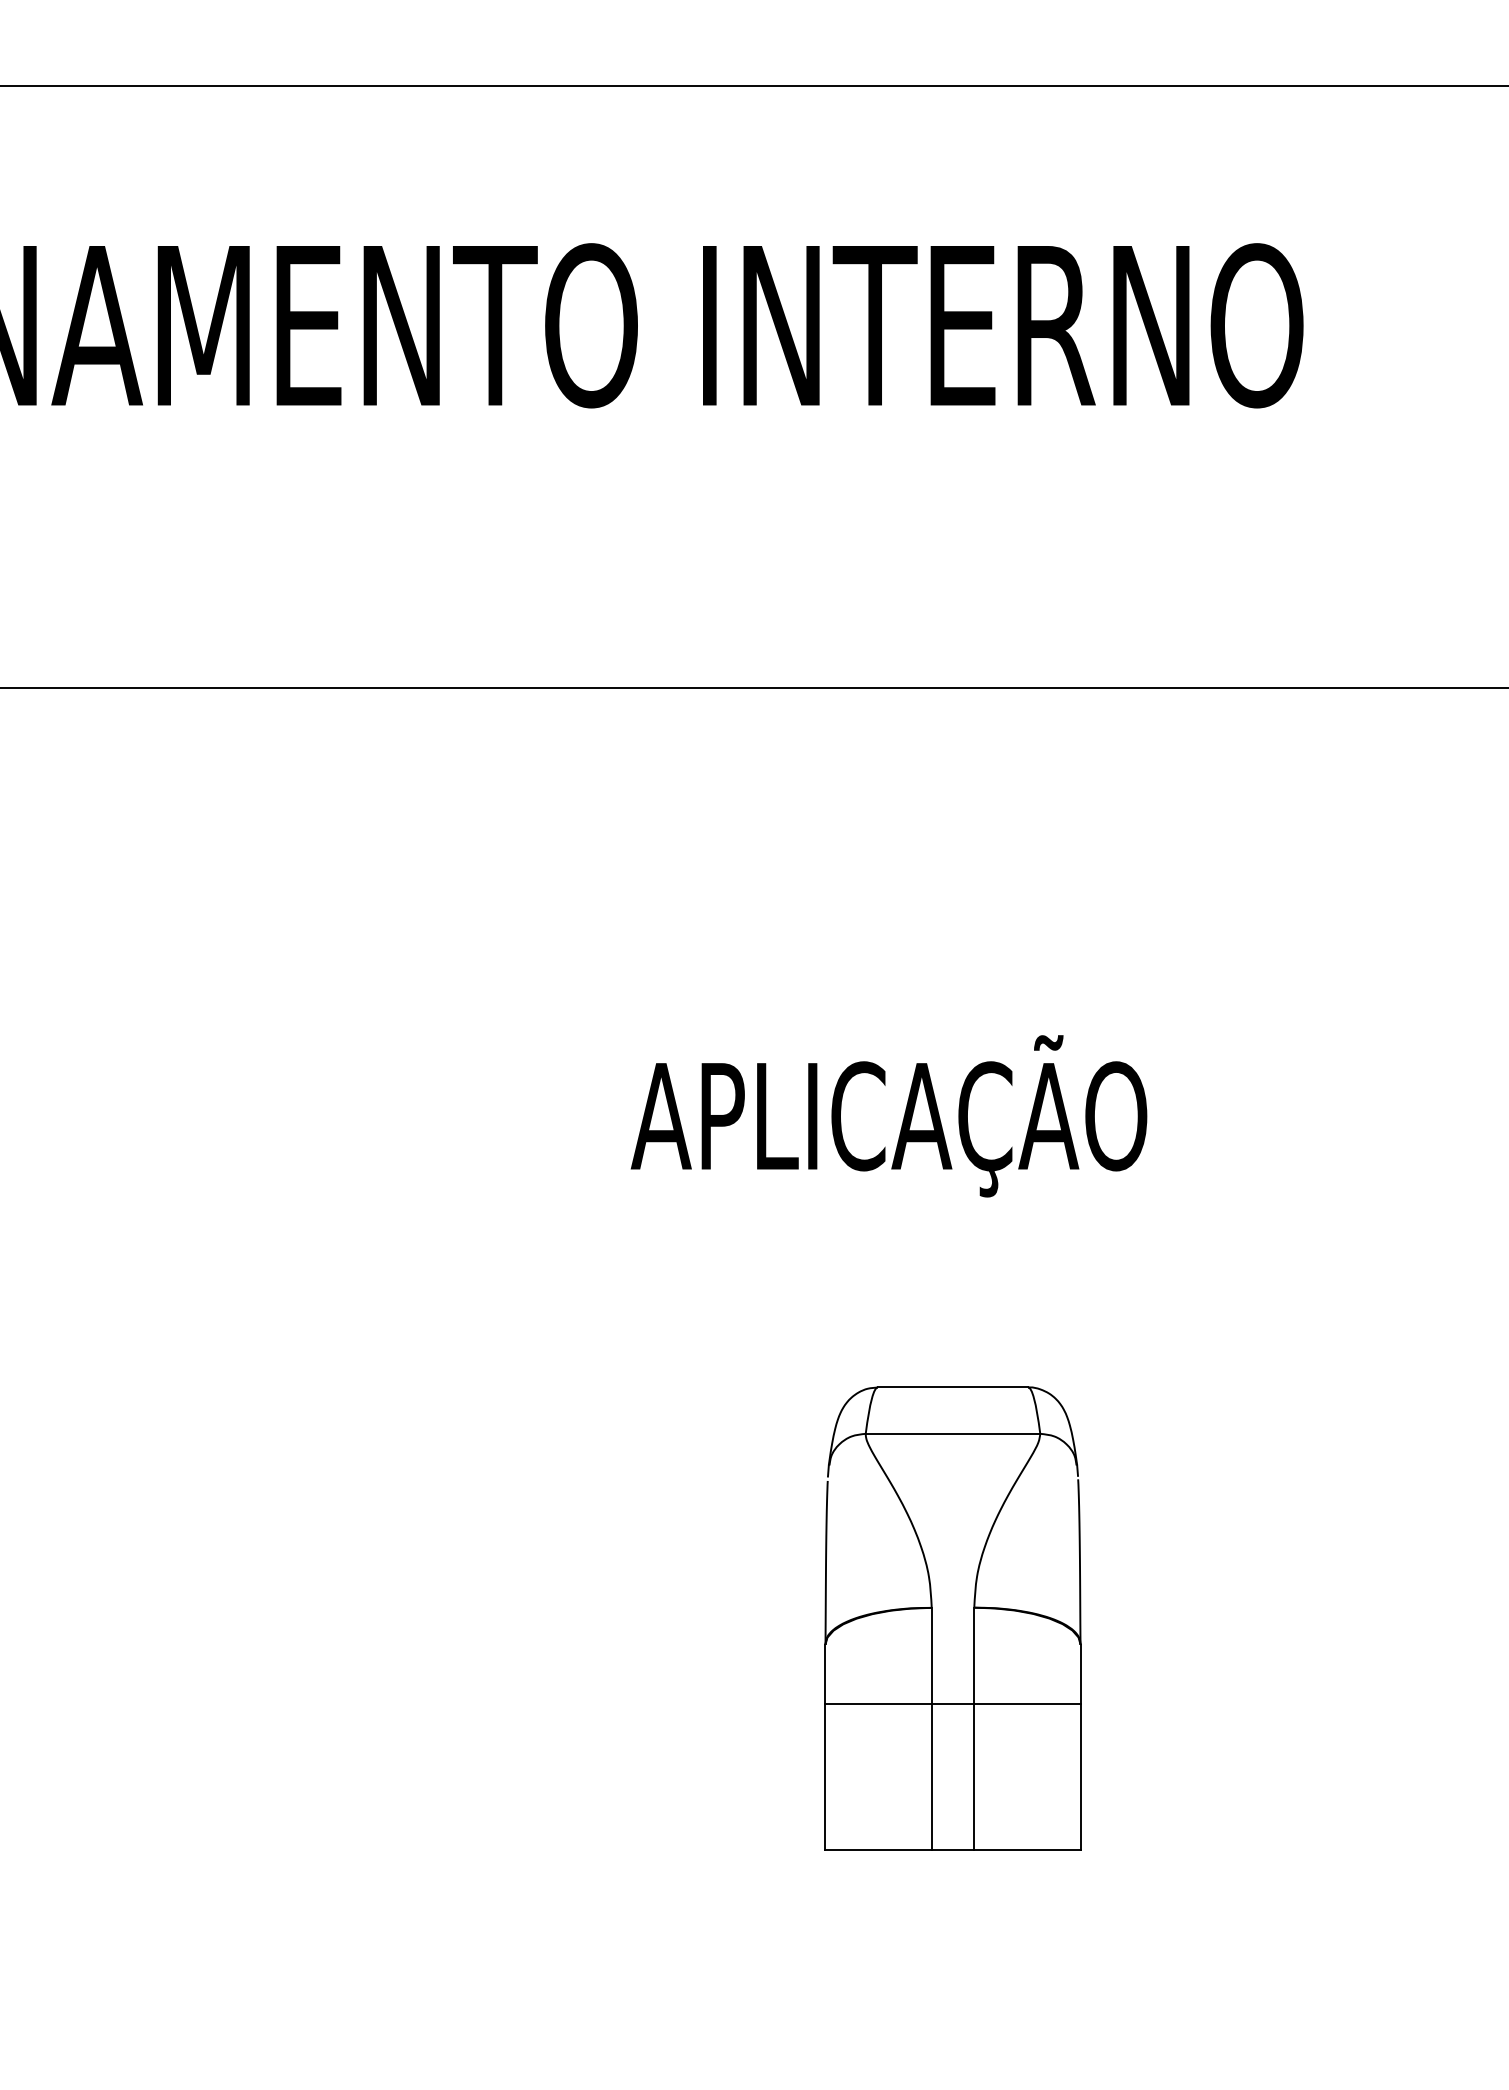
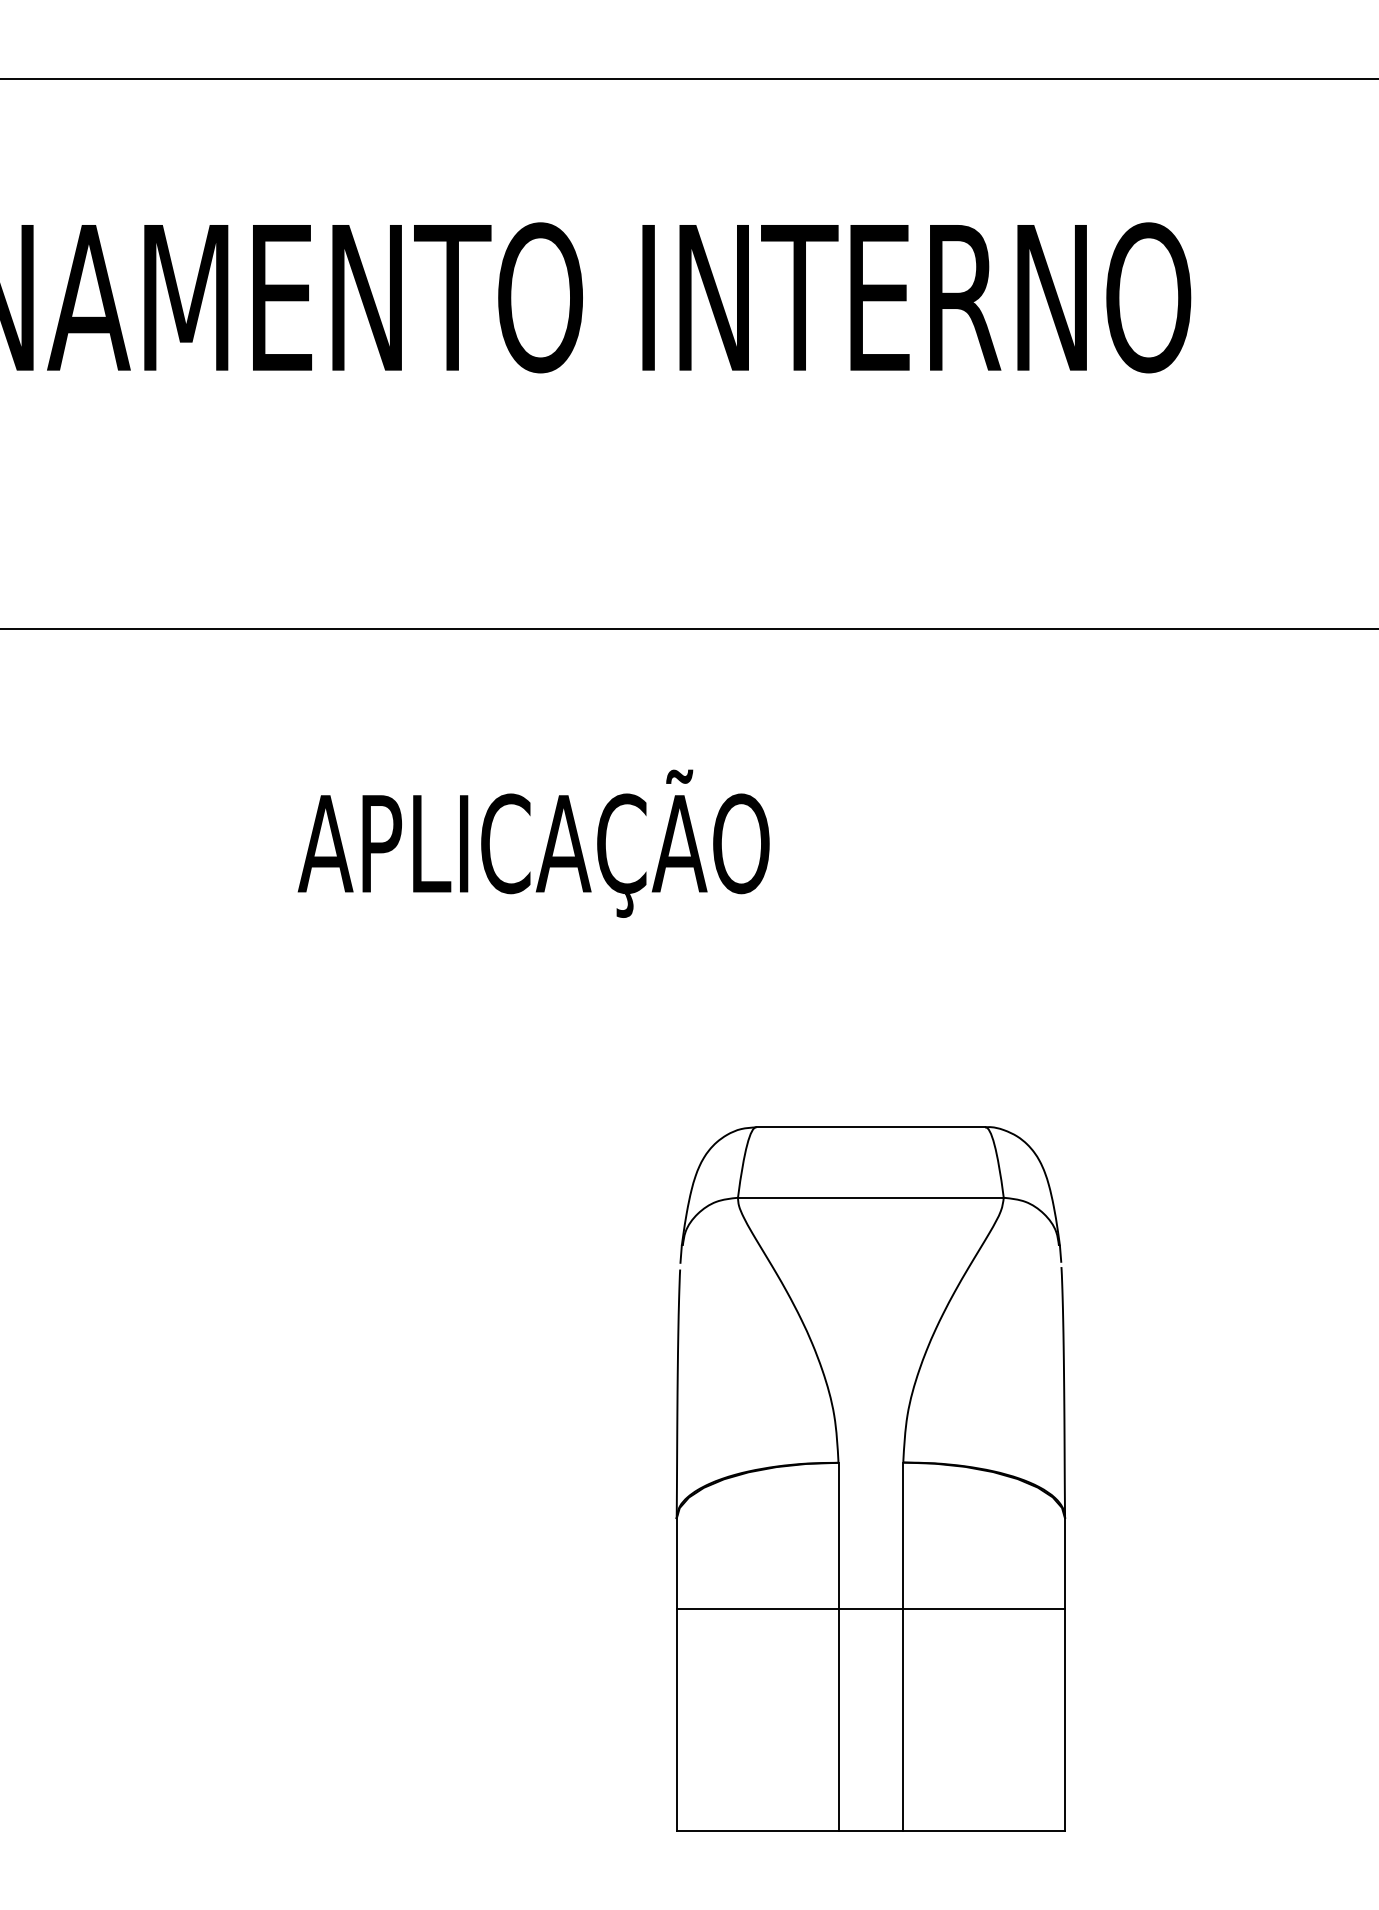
text: (888, 1116) -> (533, 843), moved
part: (952, 1618) -> (870, 1479), size x1.67

